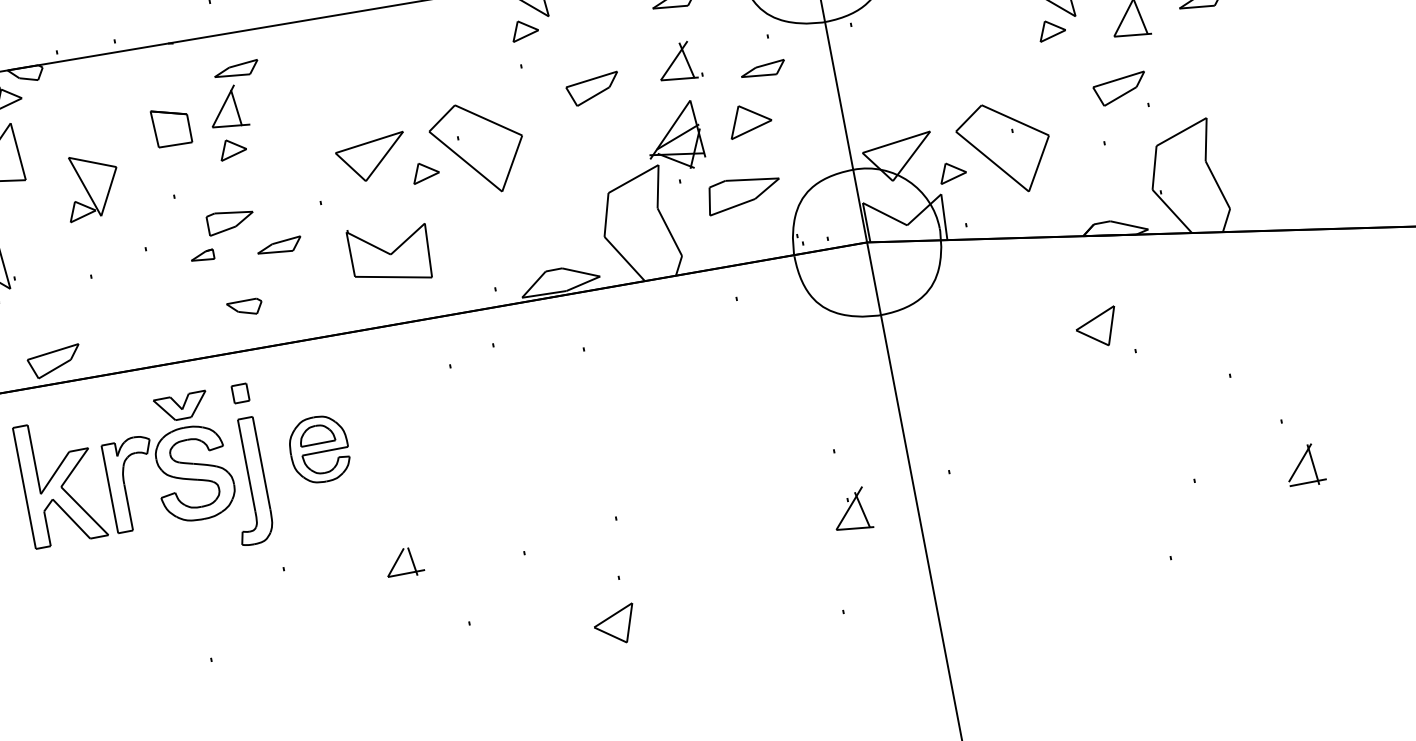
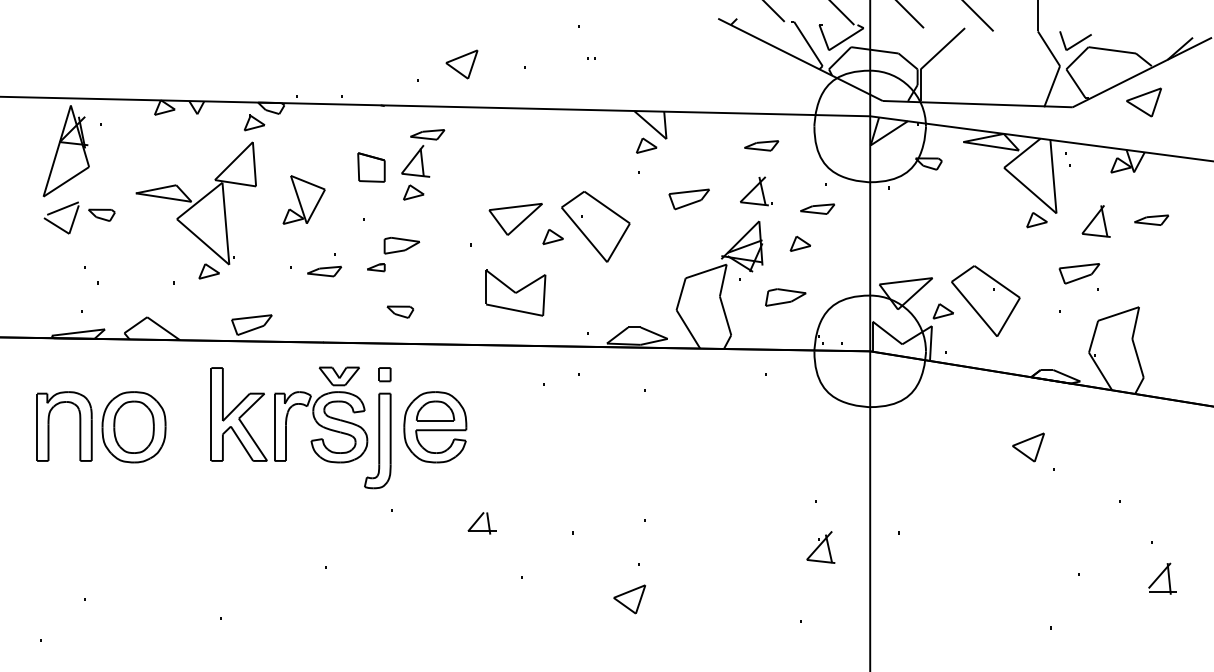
part: (749, 119) -> (800, 243), size x0.62
part: (743, 193) -> (785, 297), size x0.71
part: (279, 246) -> (324, 271), moved
part: (319, 449) -> (435, 427), size x1.43

